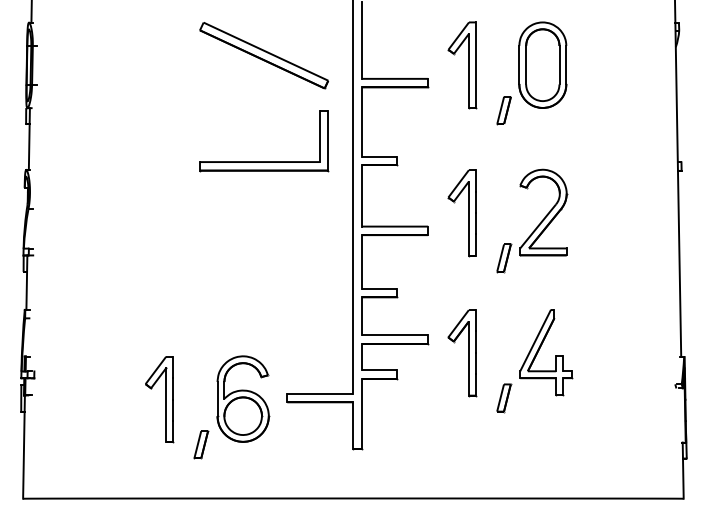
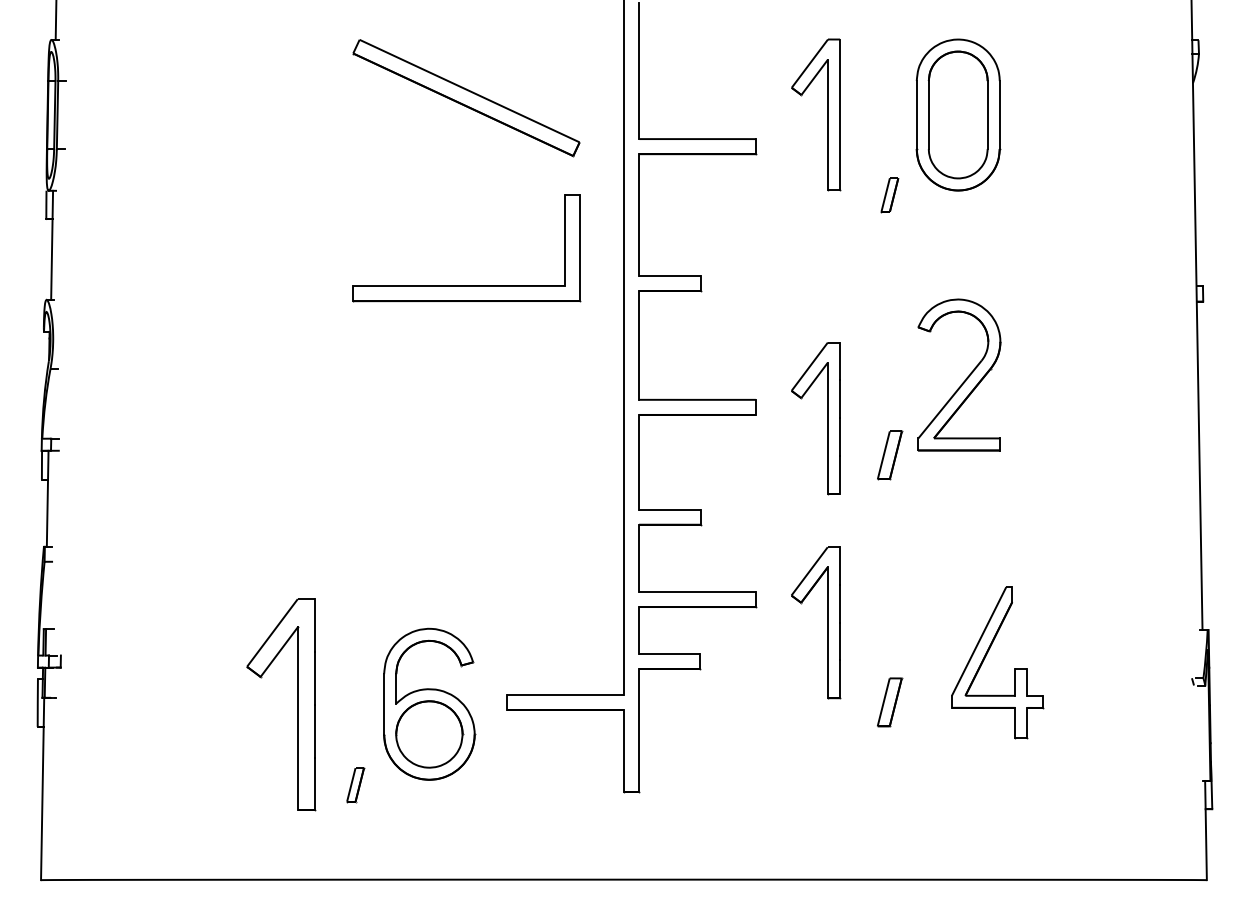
part: (503, 110) -> (888, 194), size x0.7
part: (468, 213) -> (827, 419), moved
part: (540, 348) -> (987, 655), moved
part: (159, 399) -> (281, 704), size x1.4
part: (201, 444) -> (355, 784), size x0.7

